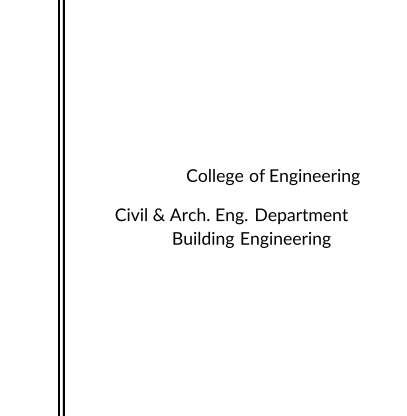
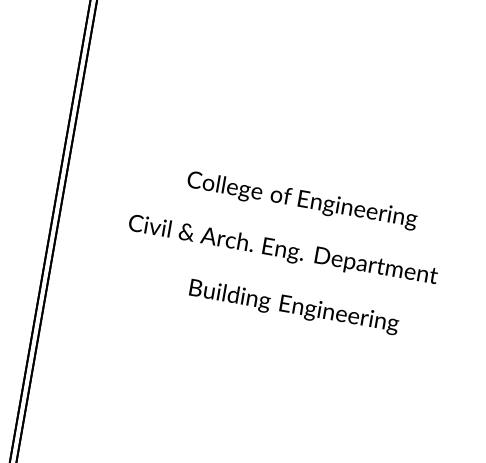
text: (273, 176) -> (302, 200), moved
text: (251, 239) -> (293, 306), moved

